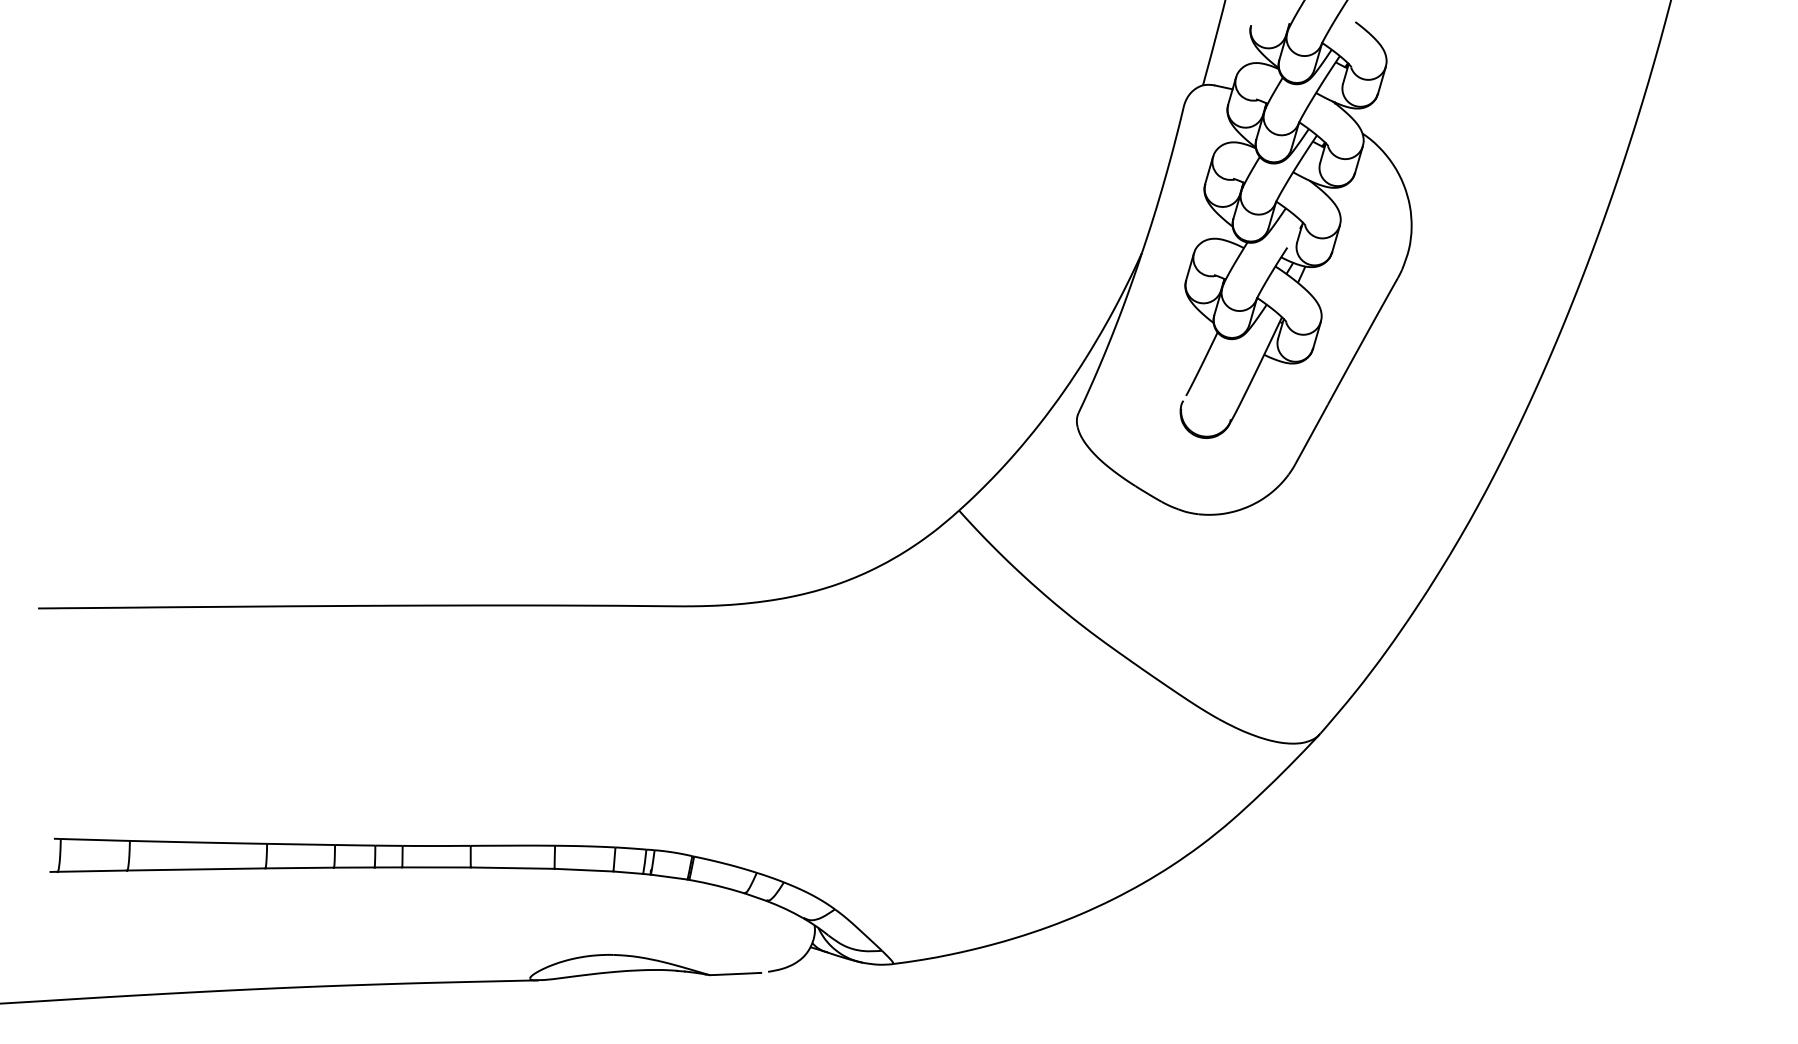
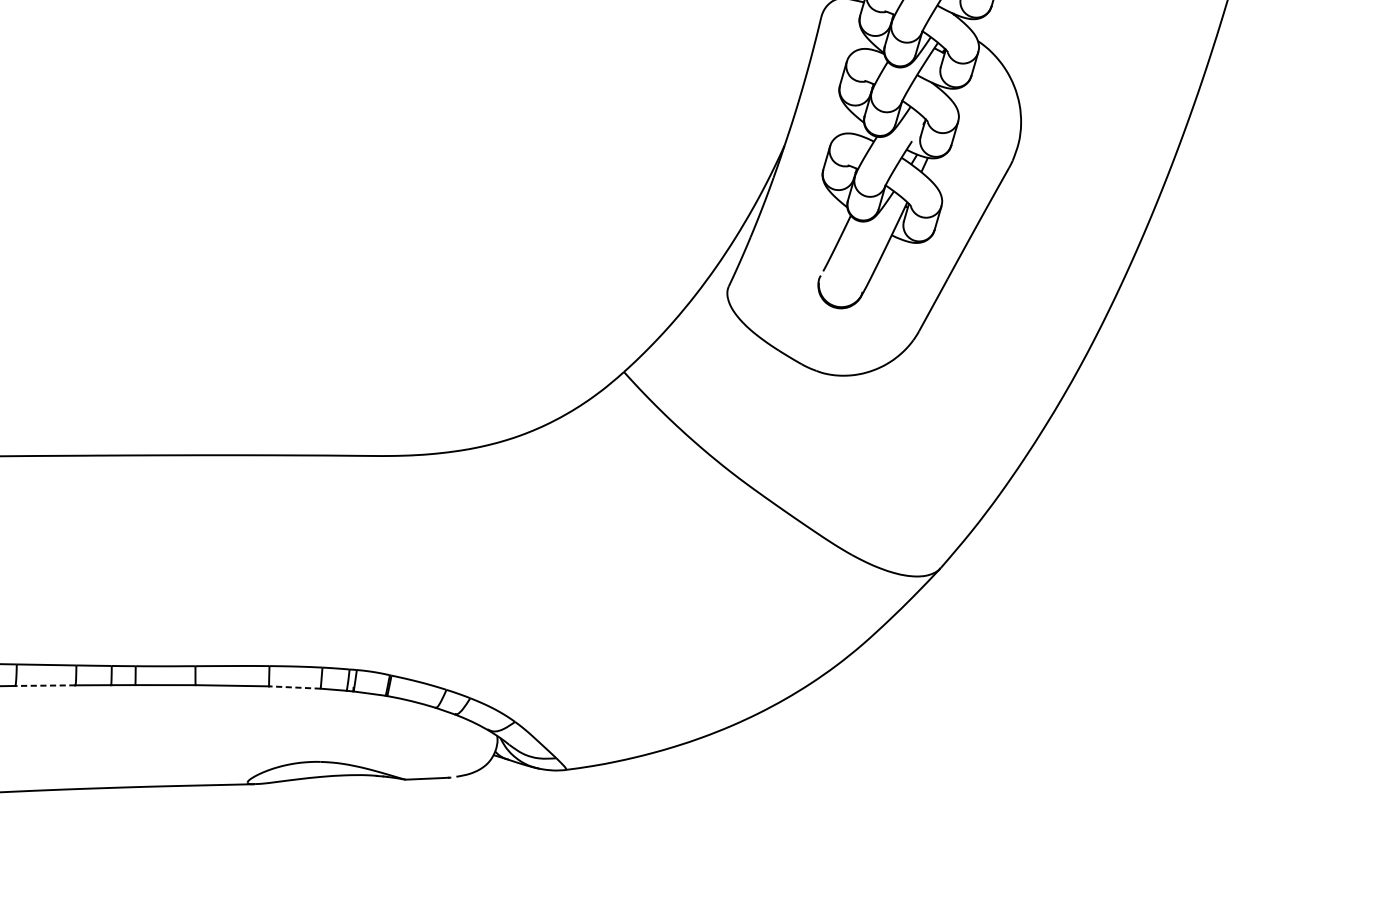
line: (299, 868) -> (45, 686), solid -> dashed
line: (583, 870) -> (294, 687), solid -> dashed

